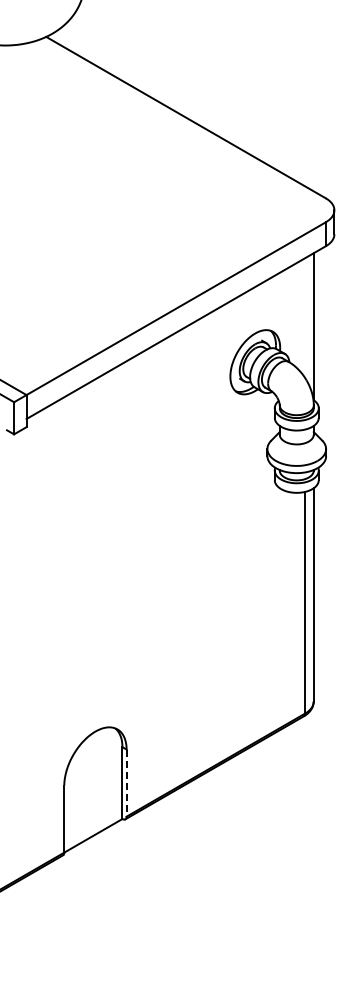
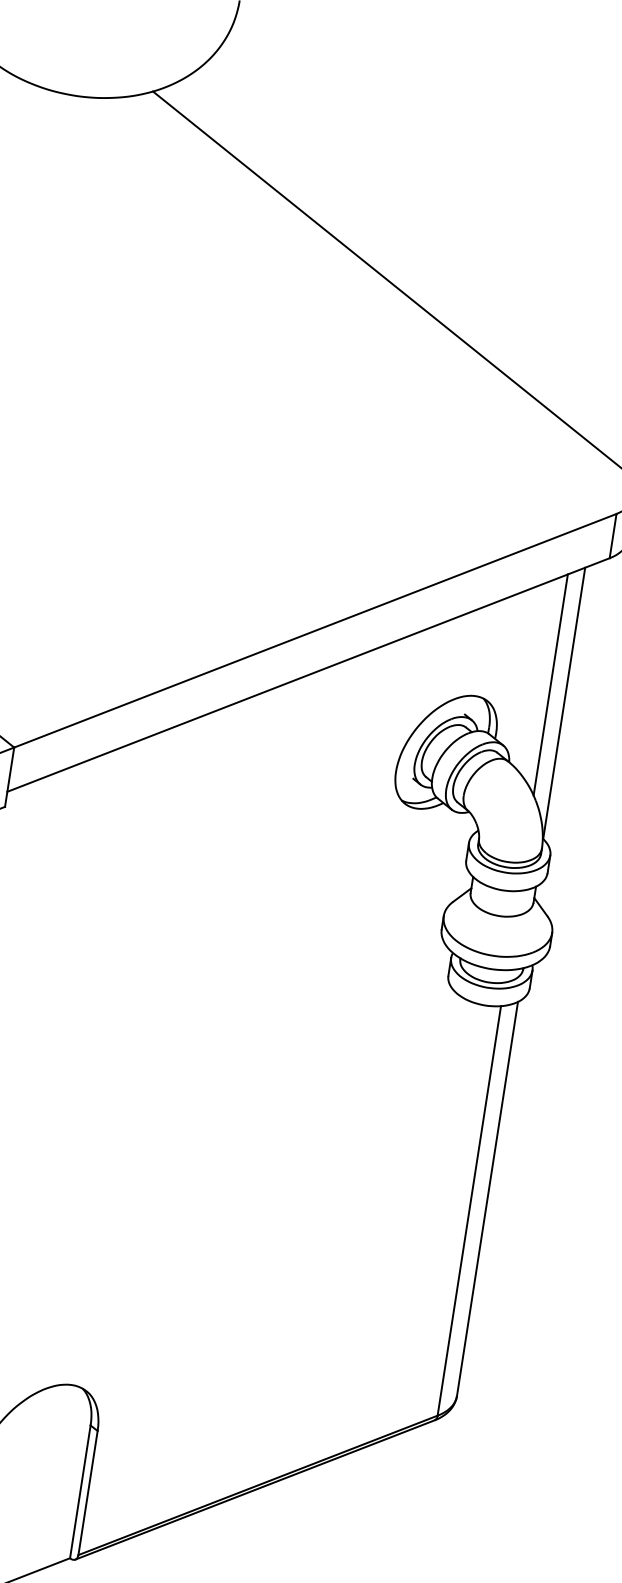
line: (305, 317) -> (551, 684), added
line: (126, 783) -> (87, 1493), dashed -> solid

